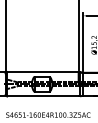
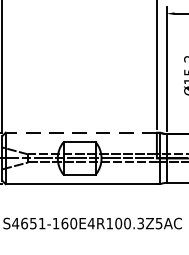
line: (42, 72) -> (80, 133), solid -> dashed

